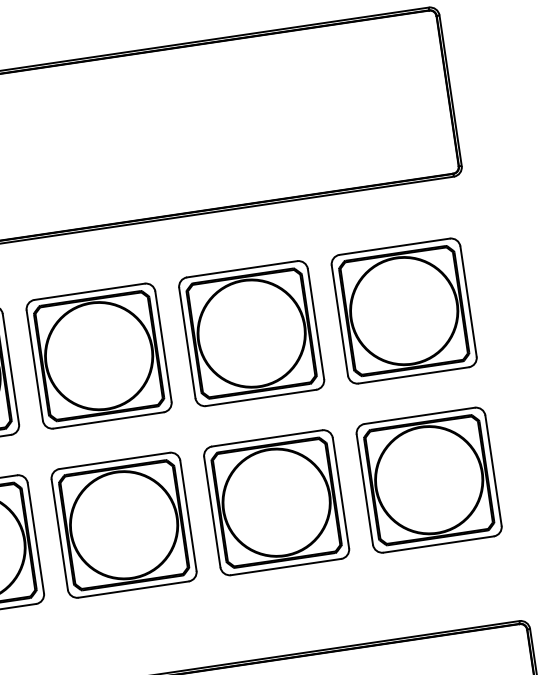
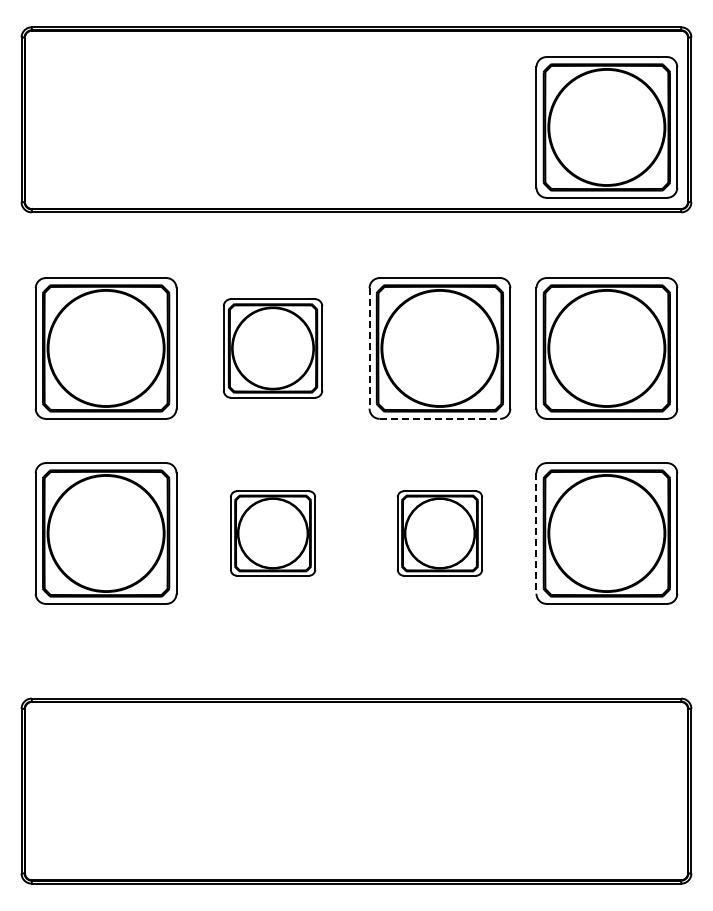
part: (374, 109) -> (606, 127), added
line: (187, 343) -> (369, 348), solid -> dashed
part: (98, 356) -> (272, 348), size x0.7
line: (261, 397) -> (440, 418), solid -> dashed
line: (365, 490) -> (536, 534), solid -> dashed
part: (276, 502) -> (439, 533), size x0.6
part: (123, 525) -> (272, 533), size x0.6

